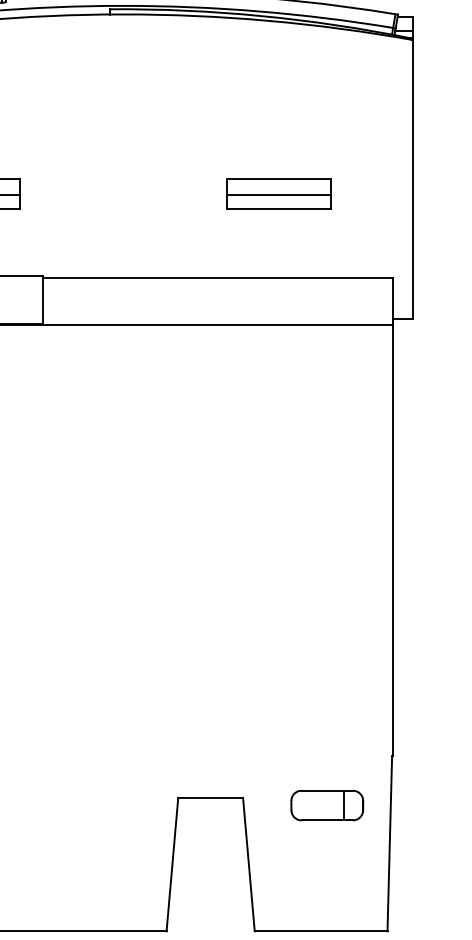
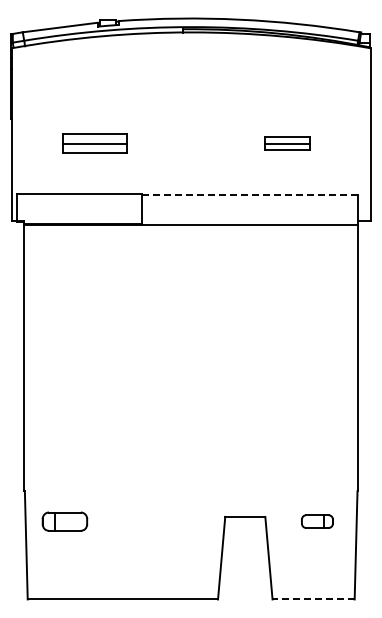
part: (277, 194) -> (286, 143), size x0.7
line: (219, 278) -> (250, 195), solid -> dashed
part: (327, 805) -> (317, 521), size x0.7
line: (320, 931) -> (313, 599), solid -> dashed

